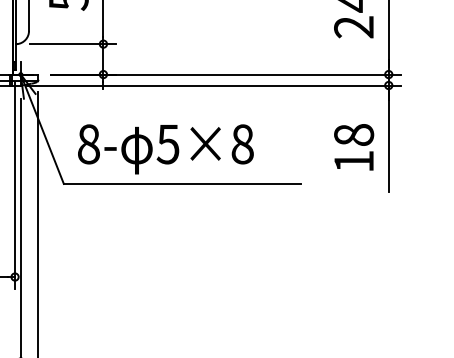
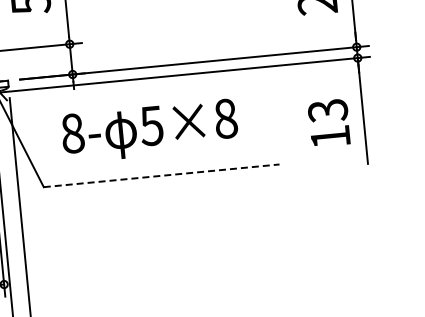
text: (354, 135) -> (328, 111), 18 -> 13
text: (165, 149) -> (149, 131), moved
line: (182, 183) -> (161, 175), solid -> dashed

